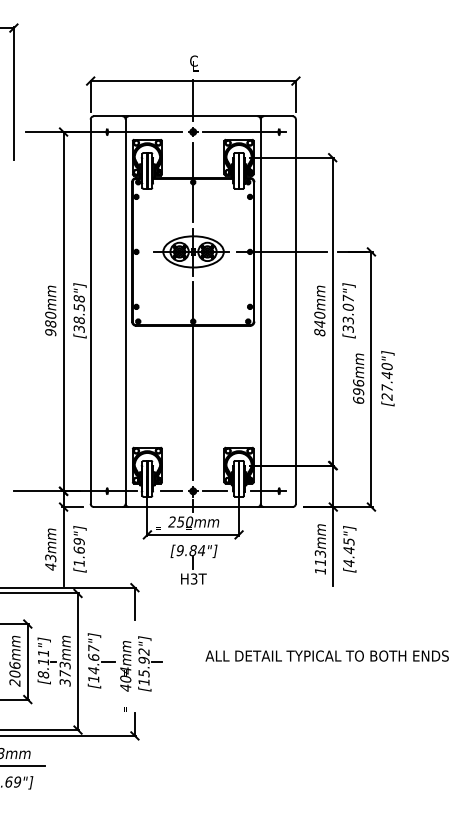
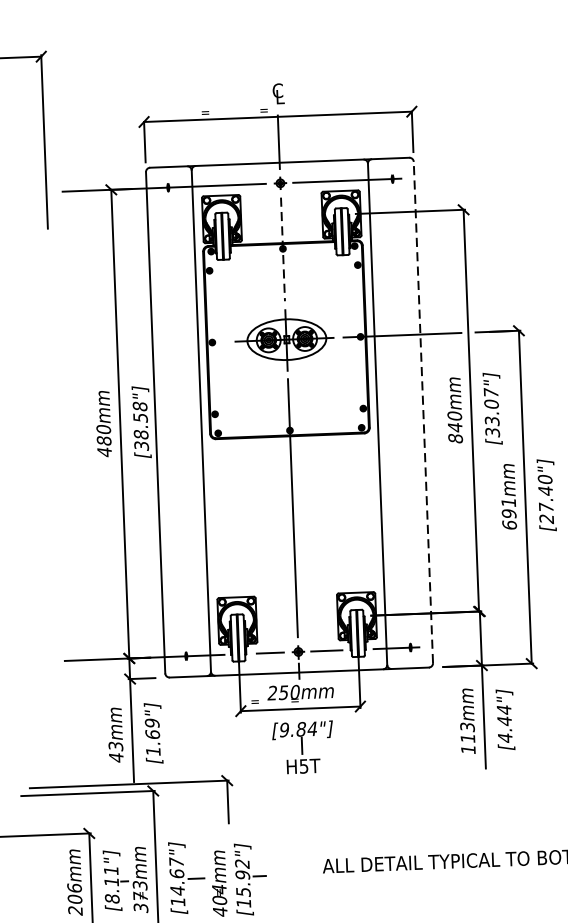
line: (193, 182) -> (283, 249), solid -> dashed
line: (295, 311) -> (422, 412), solid -> dashed
text: (50, 332) -> (104, 451), 980mm -> 480mm
text: (358, 382) -> (508, 501), 696mm -> 691mm
text: (348, 541) -> (503, 709), [4.45"] -> [4.44"]
text: (194, 578) -> (304, 765), H3T -> H5T

